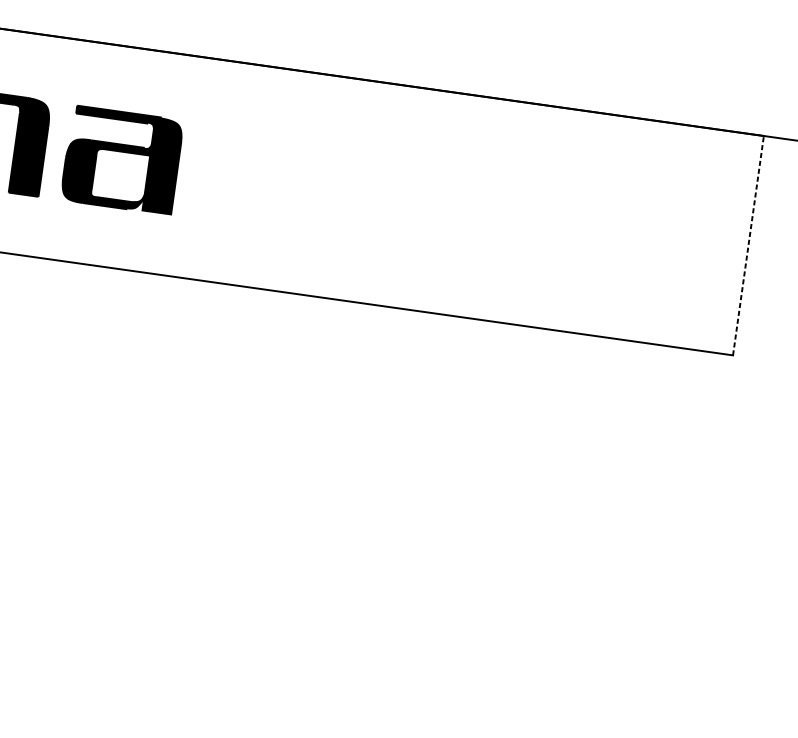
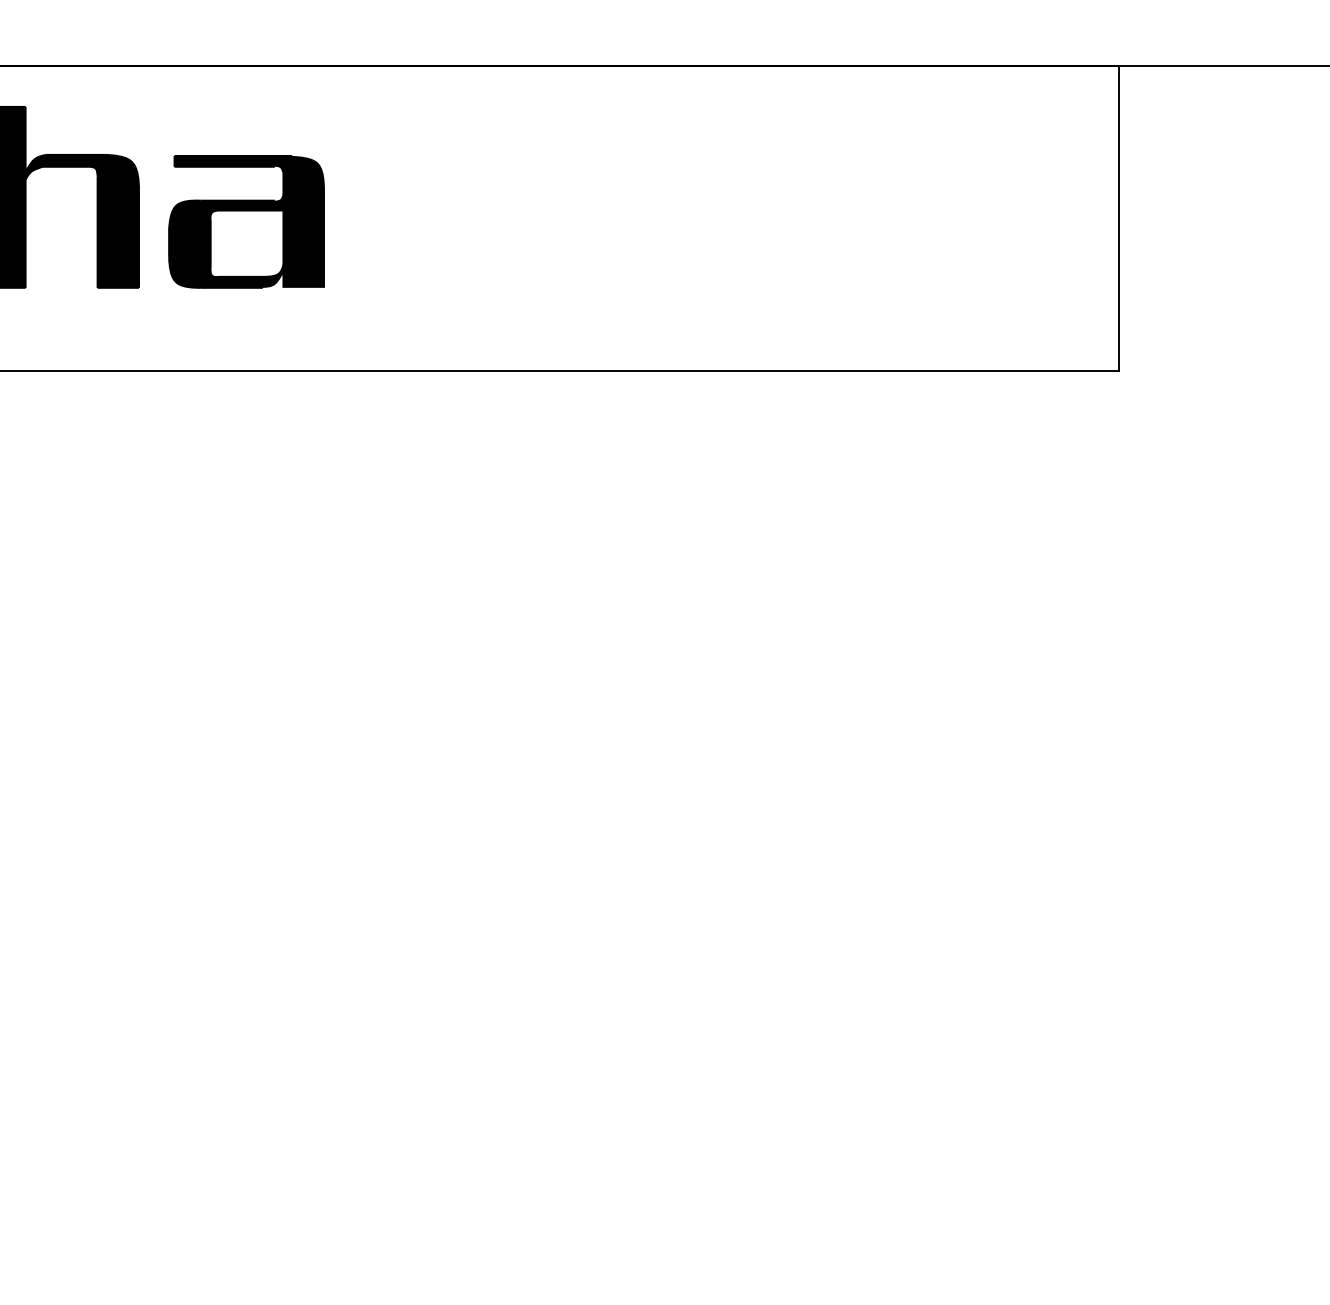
line: (748, 245) -> (1118, 218), dashed -> solid

